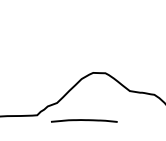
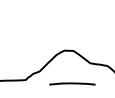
line: (84, 120) -> (72, 83), moved

